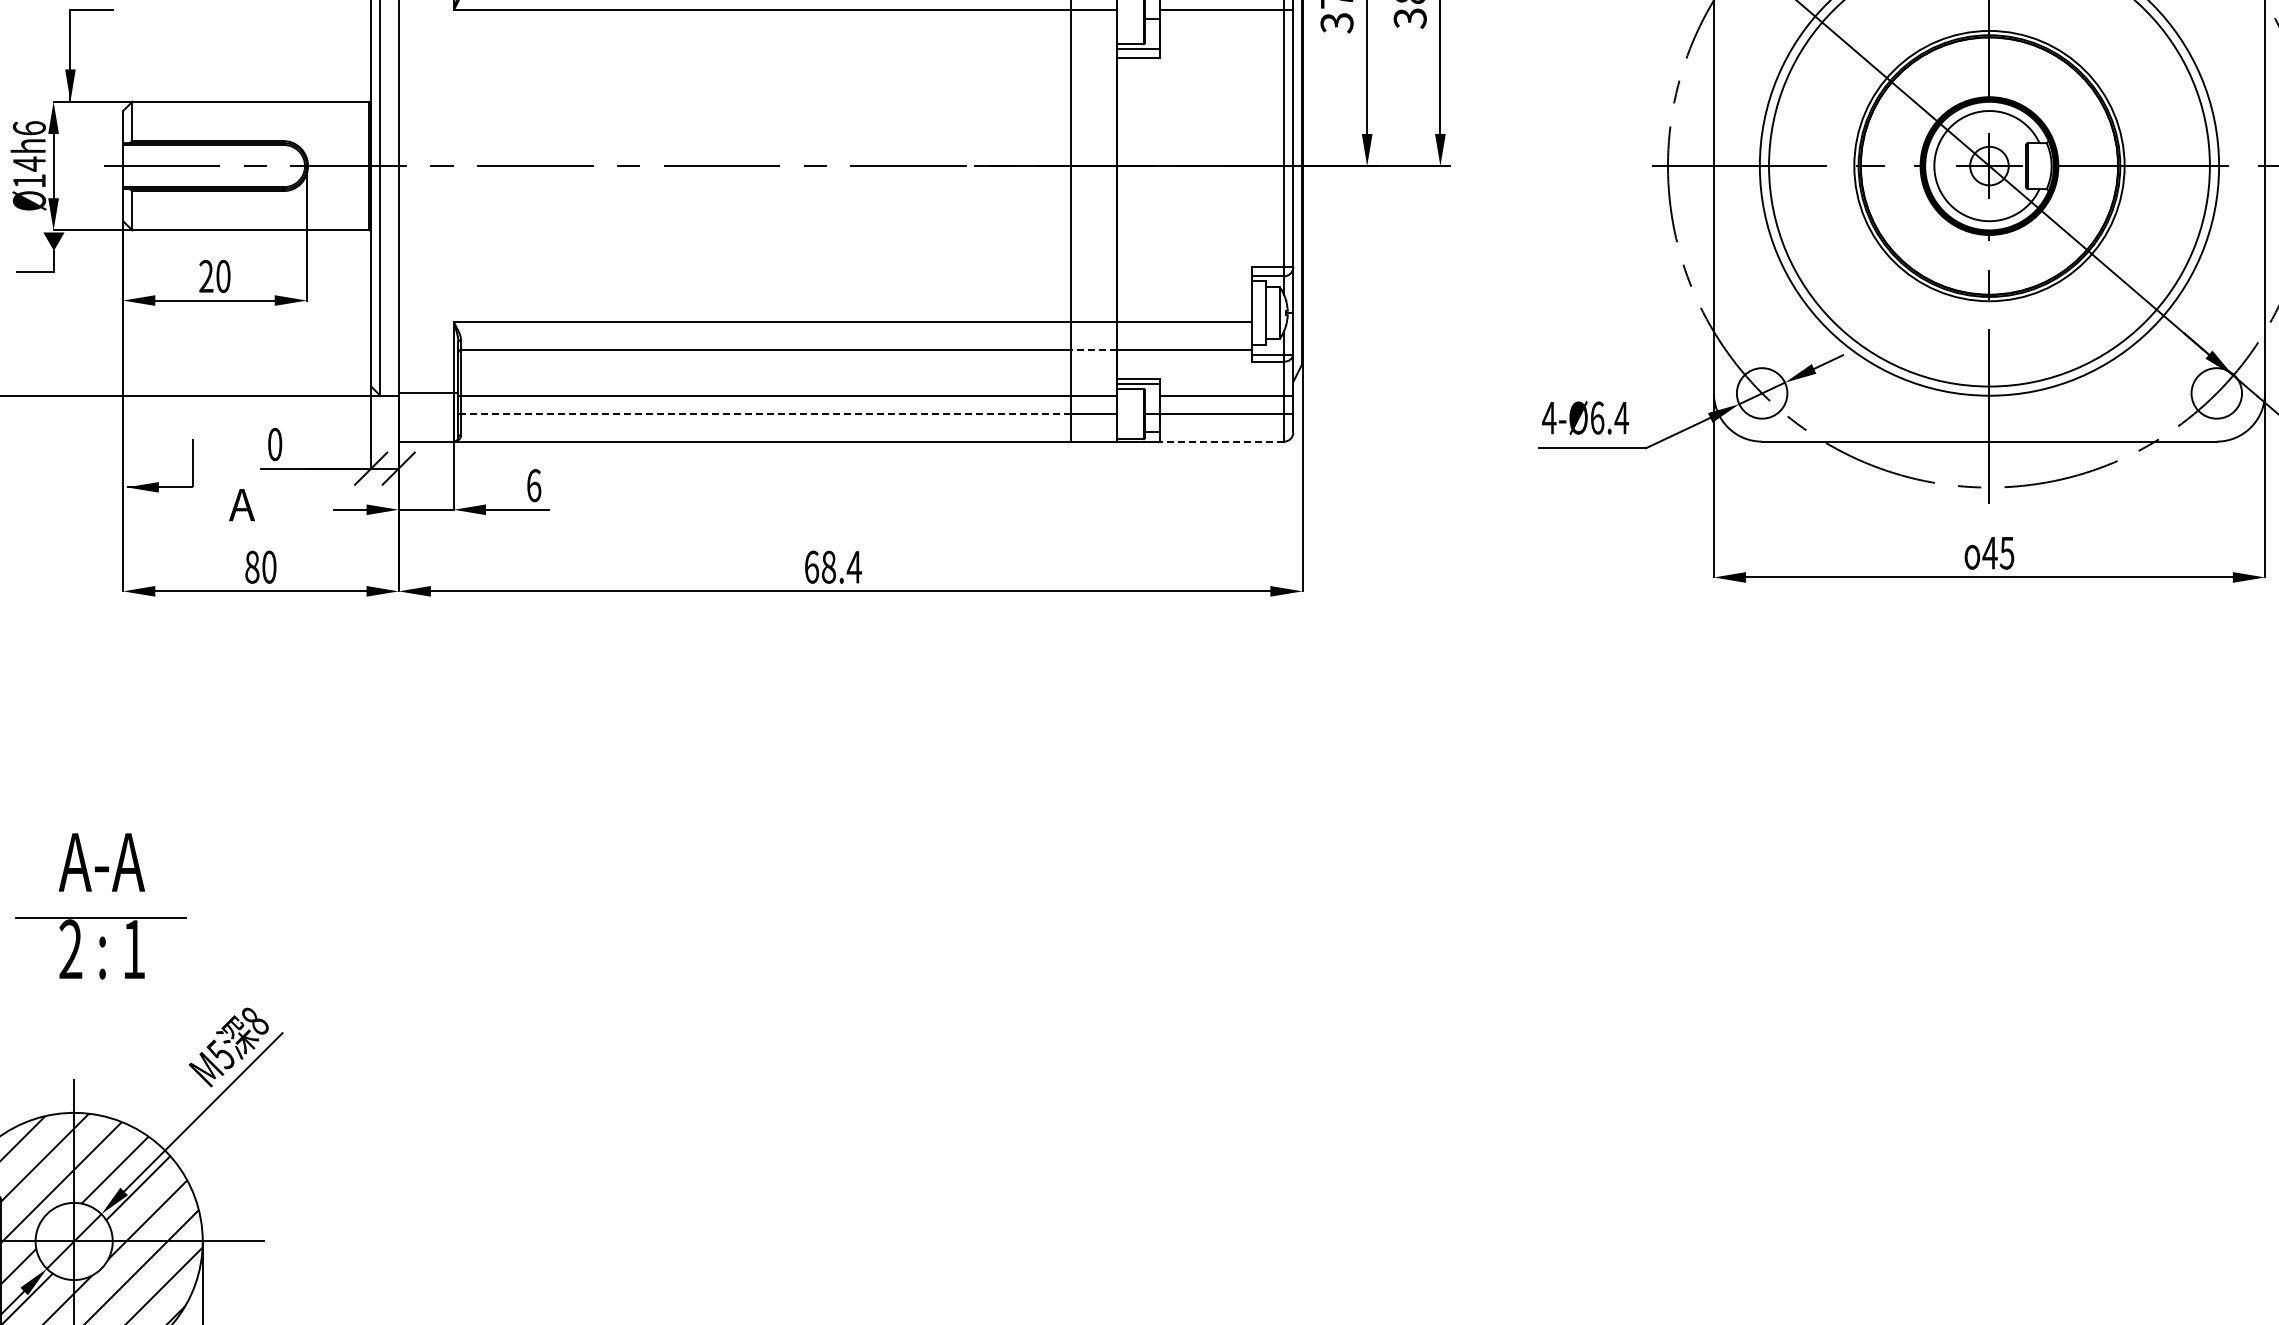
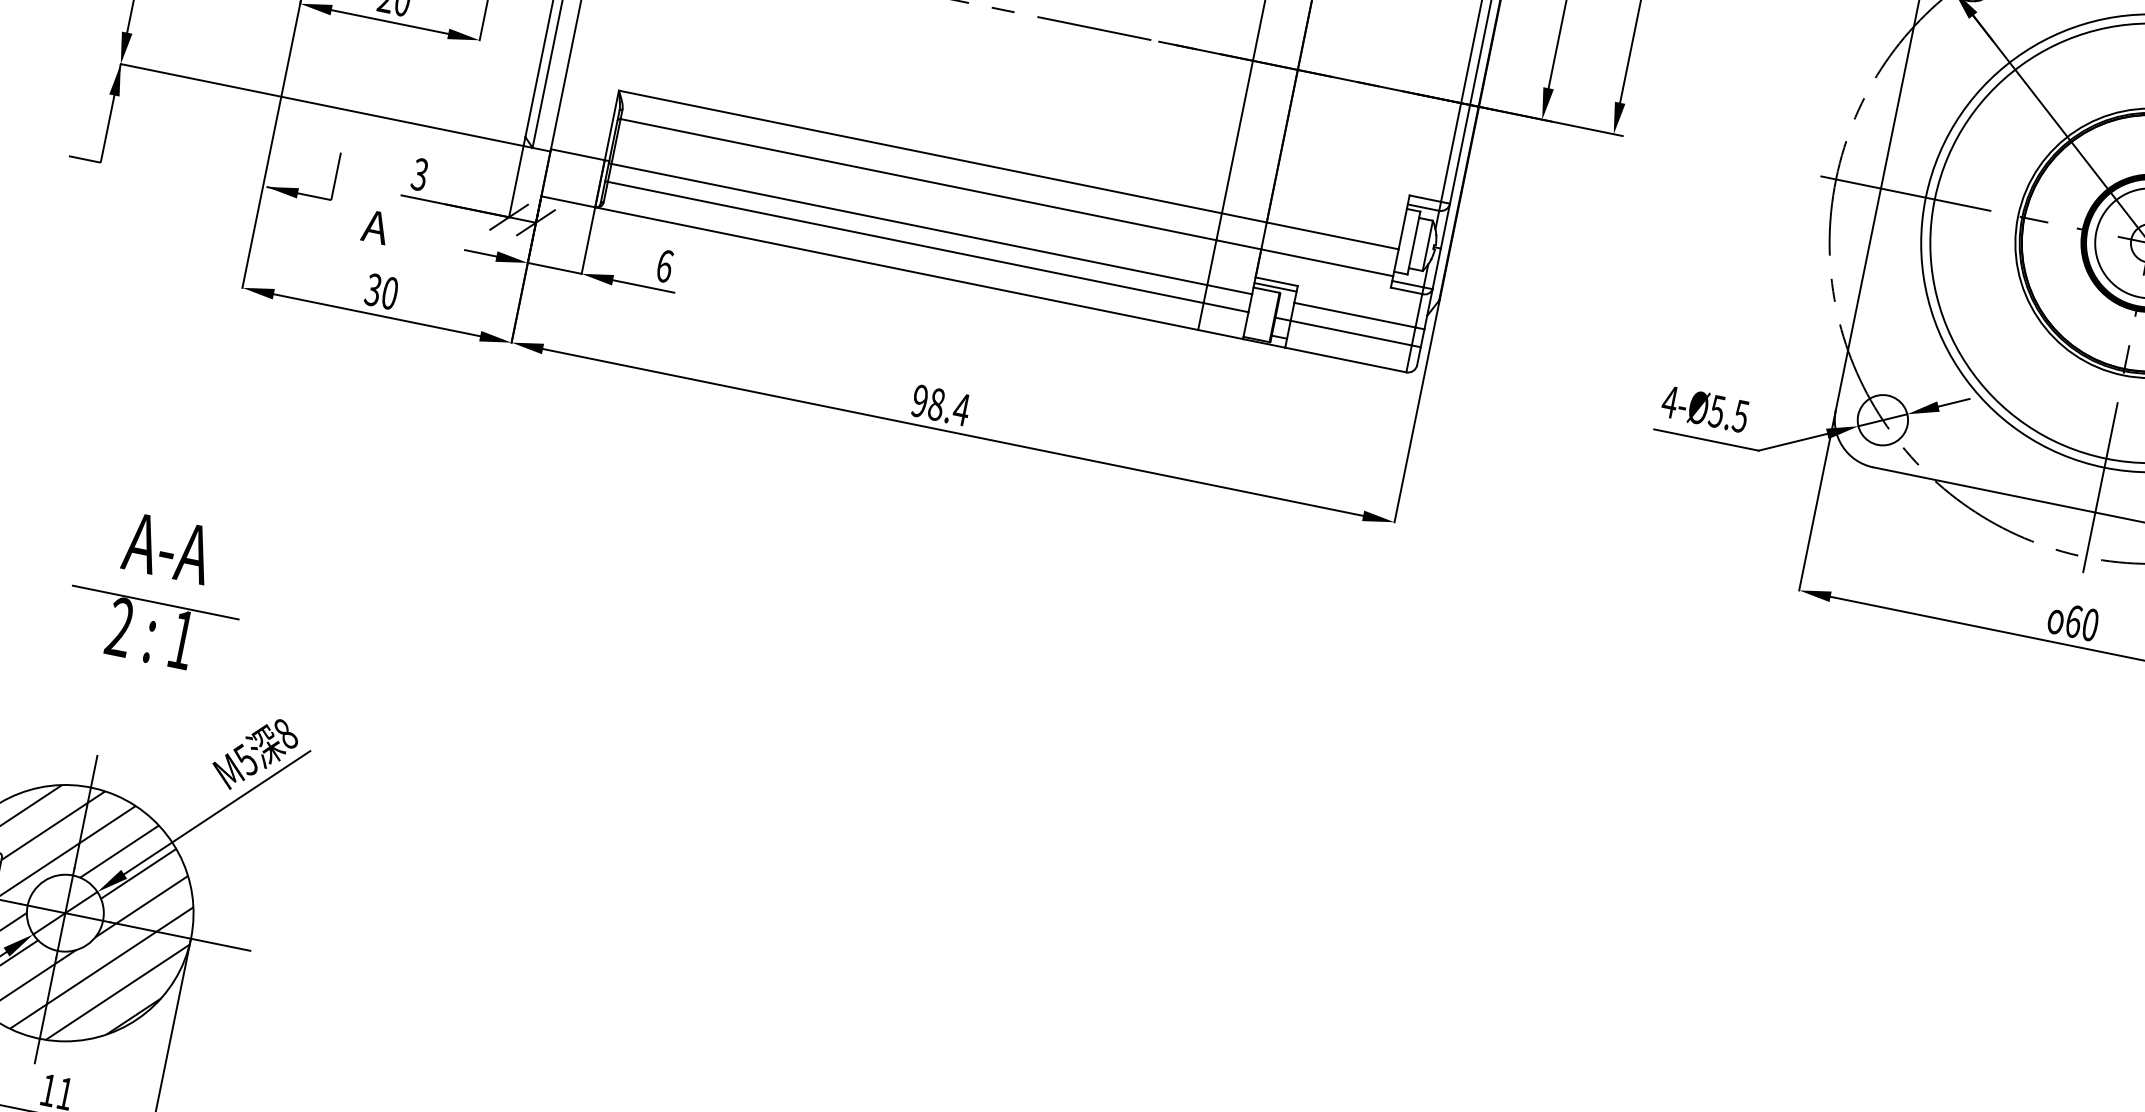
line: (1094, 349) -> (1239, 244), dashed -> solid
line: (766, 414) -> (906, 242), dashed -> solid
text: (1609, 417) -> (1728, 413), 6.4 -> 5.5
line: (1222, 441) -> (1346, 359), dashed -> solid
text: (274, 444) -> (419, 174), 0 -> 3
text: (1998, 552) -> (2082, 622), 45 -> 60
text: (252, 566) -> (373, 289), 80 -> 30
text: (811, 566) -> (919, 400), 68.4 -> 98.4

